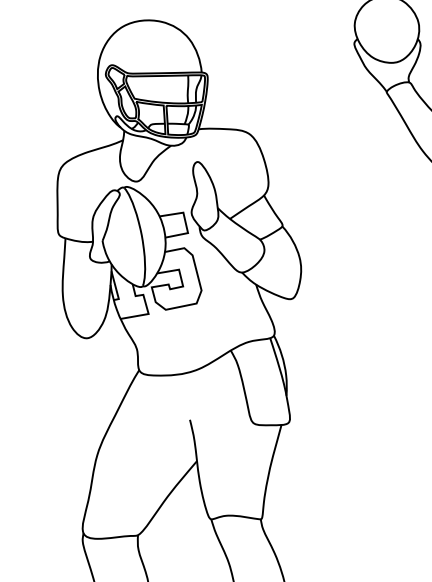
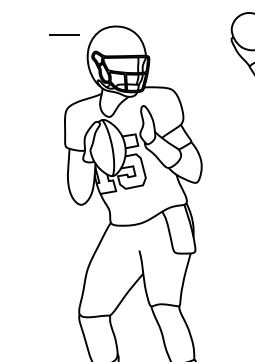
line: (56, 34) -> (64, 34), added

